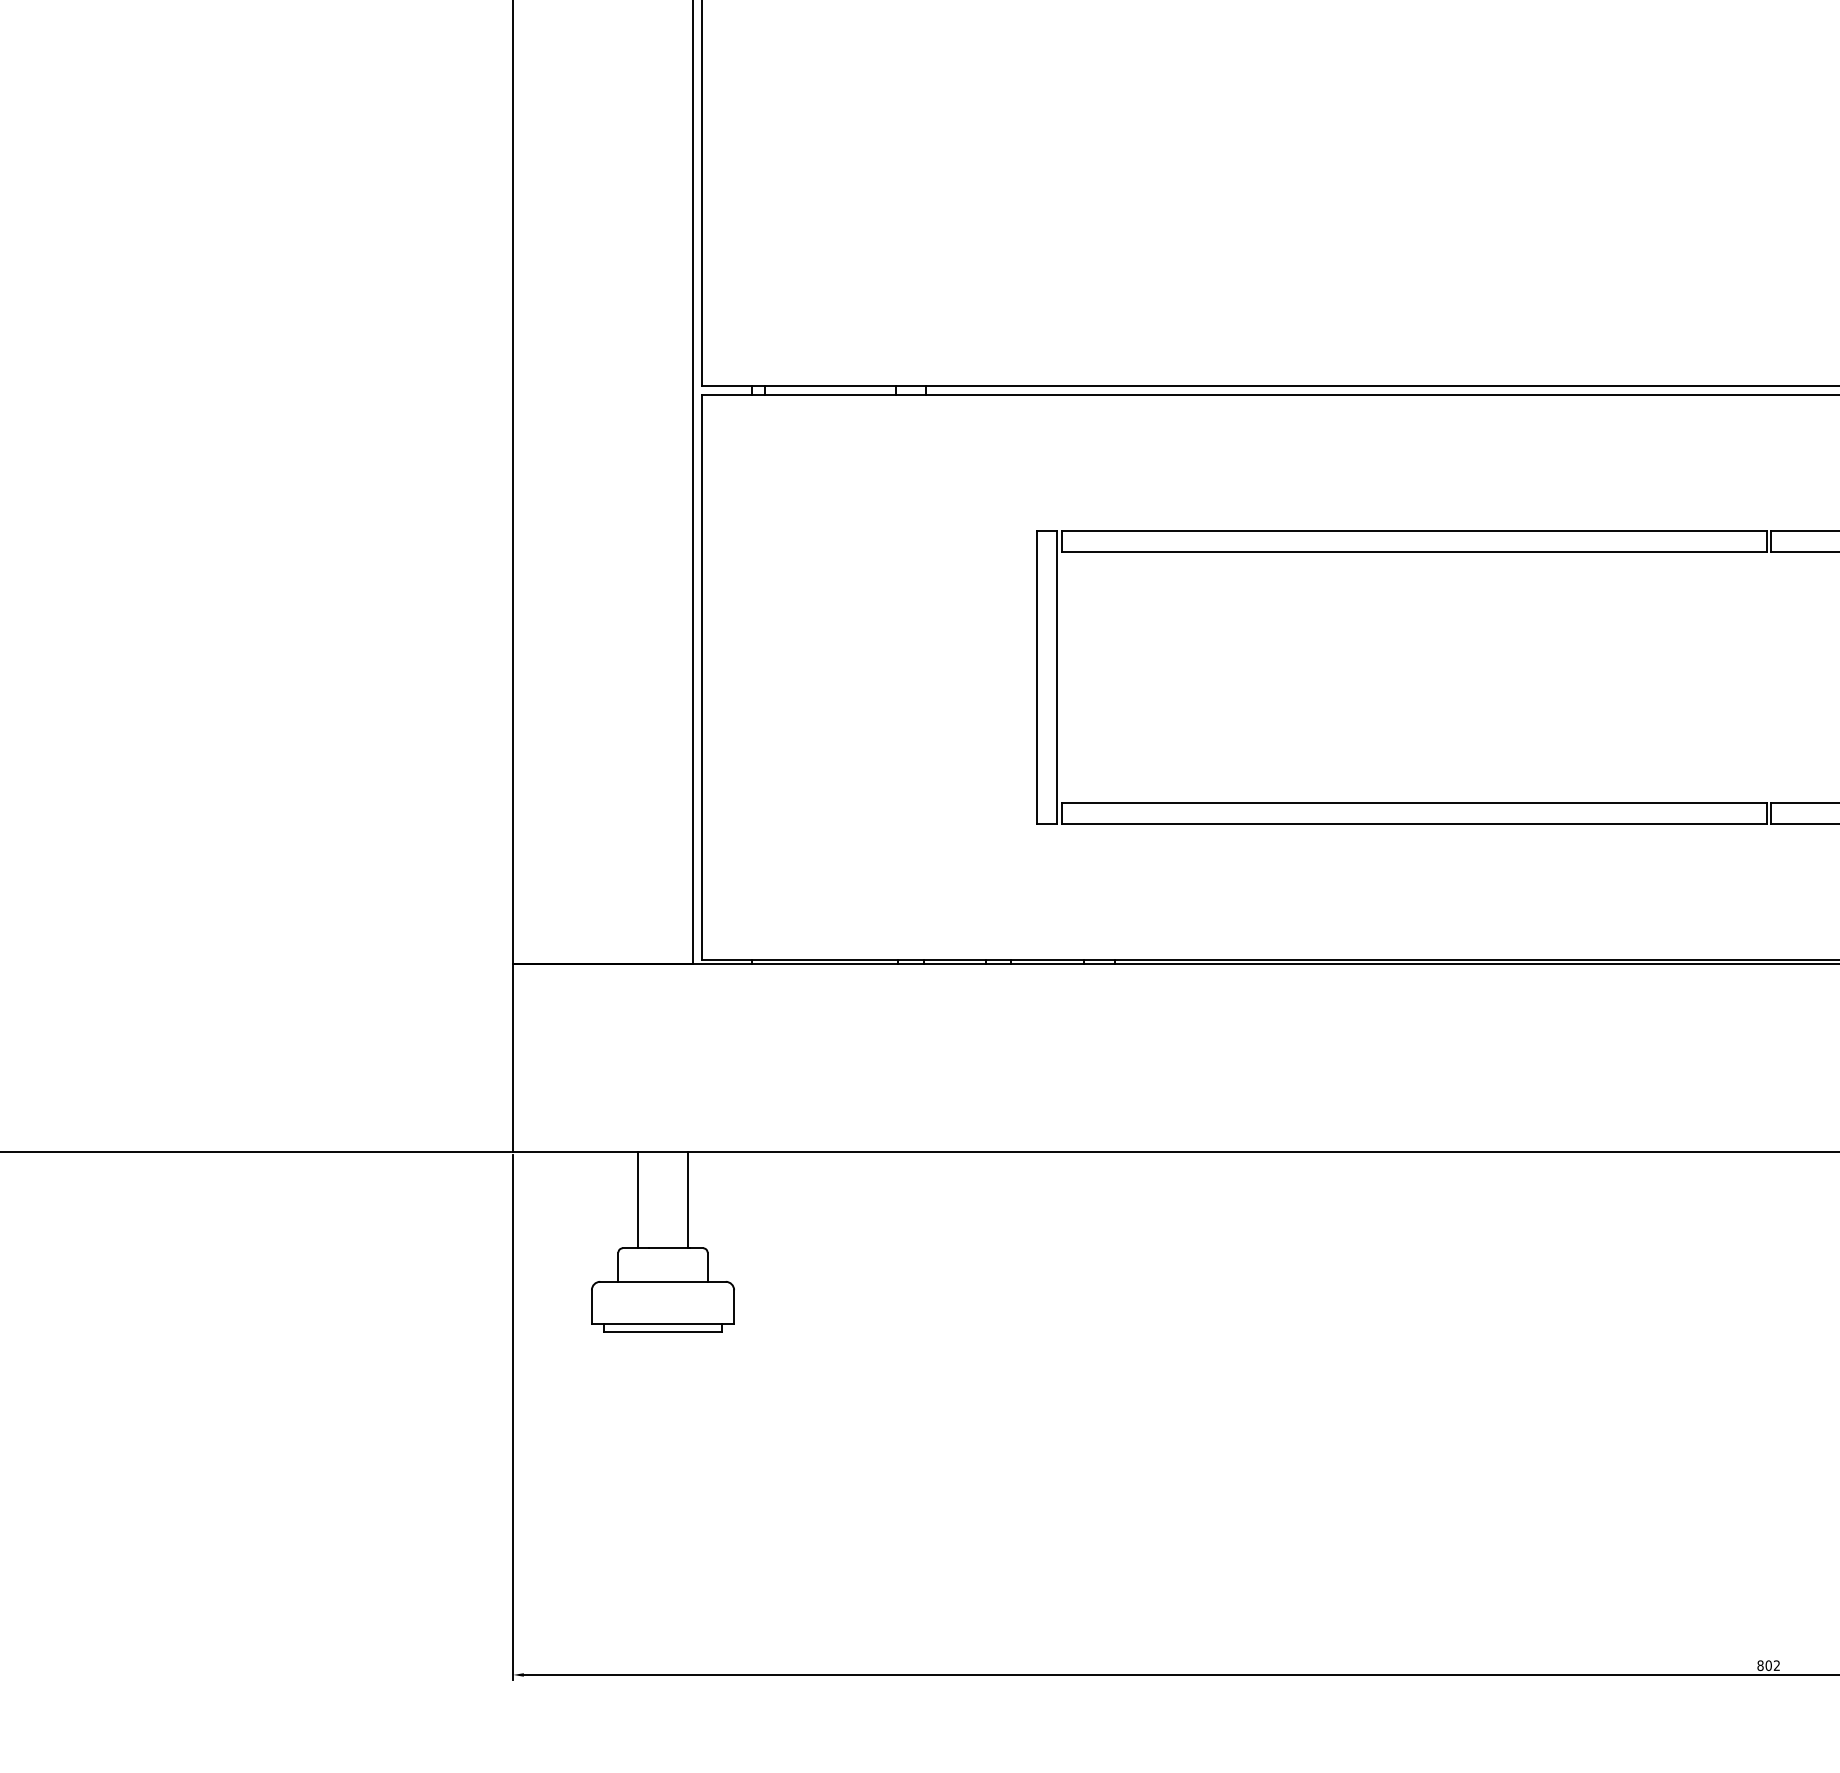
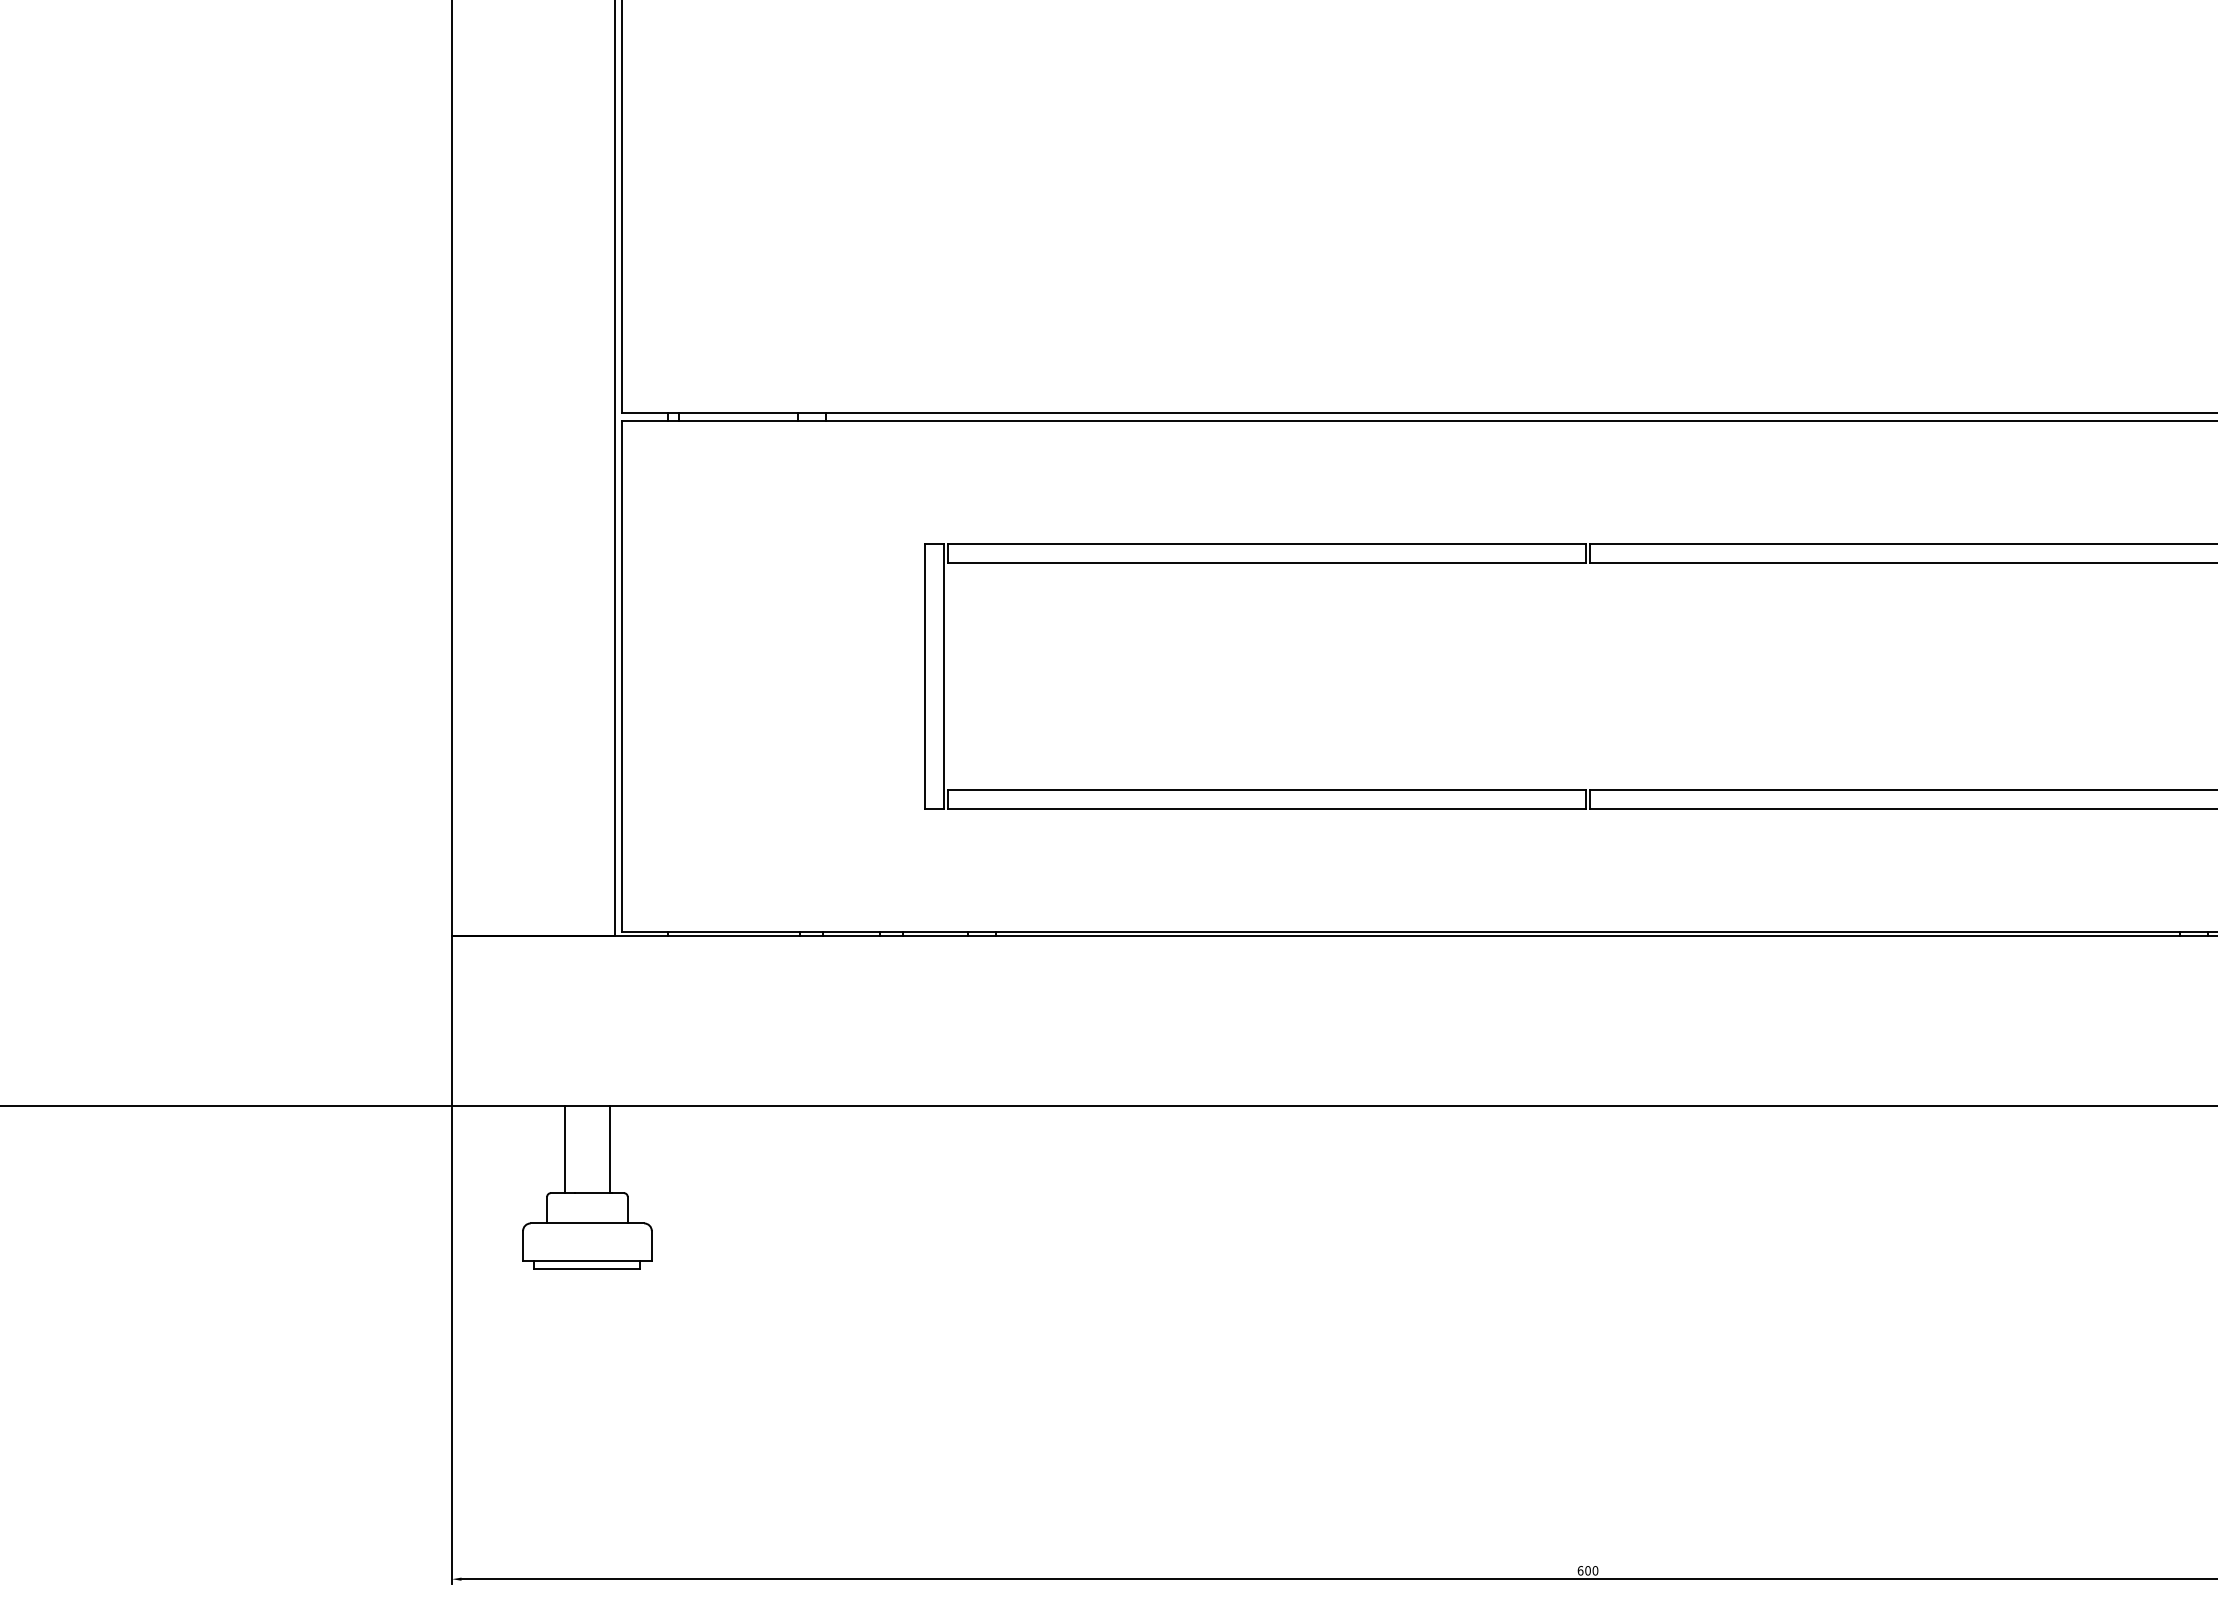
text: (1768, 1665) -> (1587, 1570), 802 -> 600

